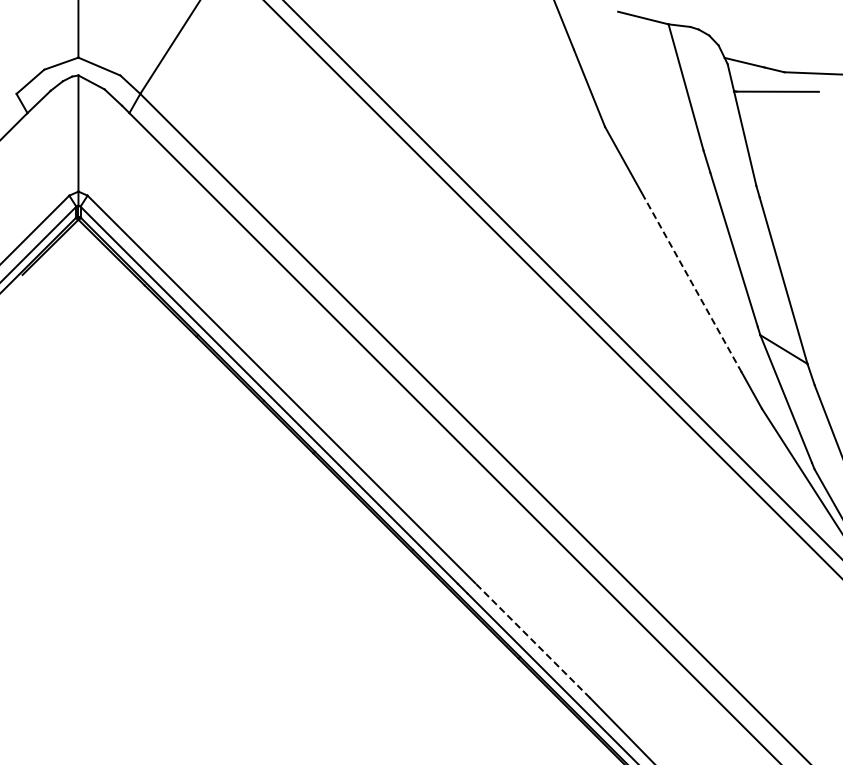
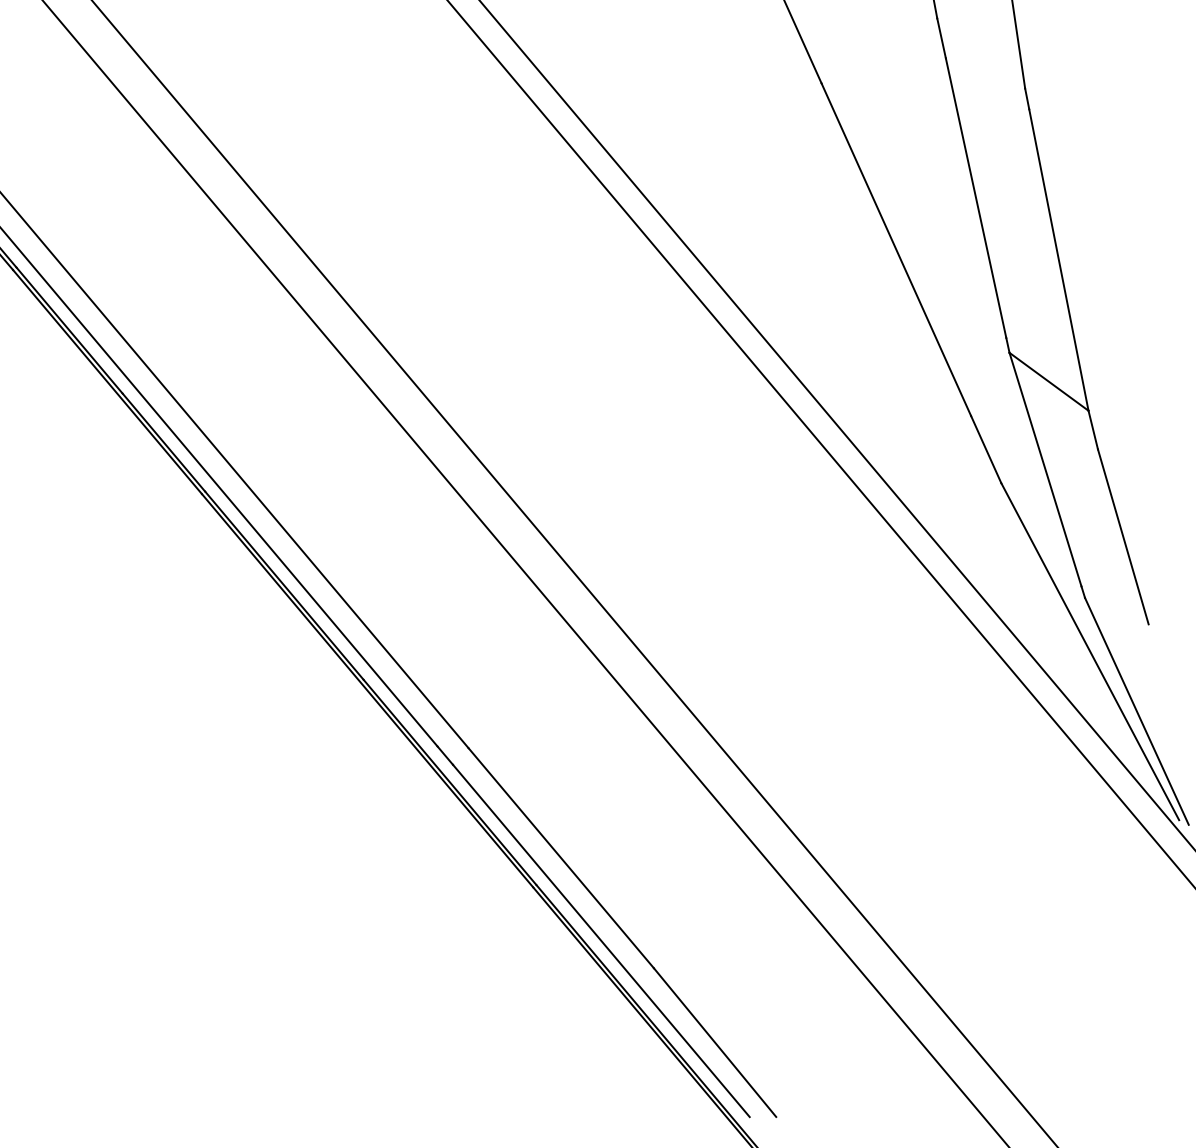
line: (691, 282) -> (895, 249), dashed -> solid
line: (532, 640) -> (560, 857), dashed -> solid

